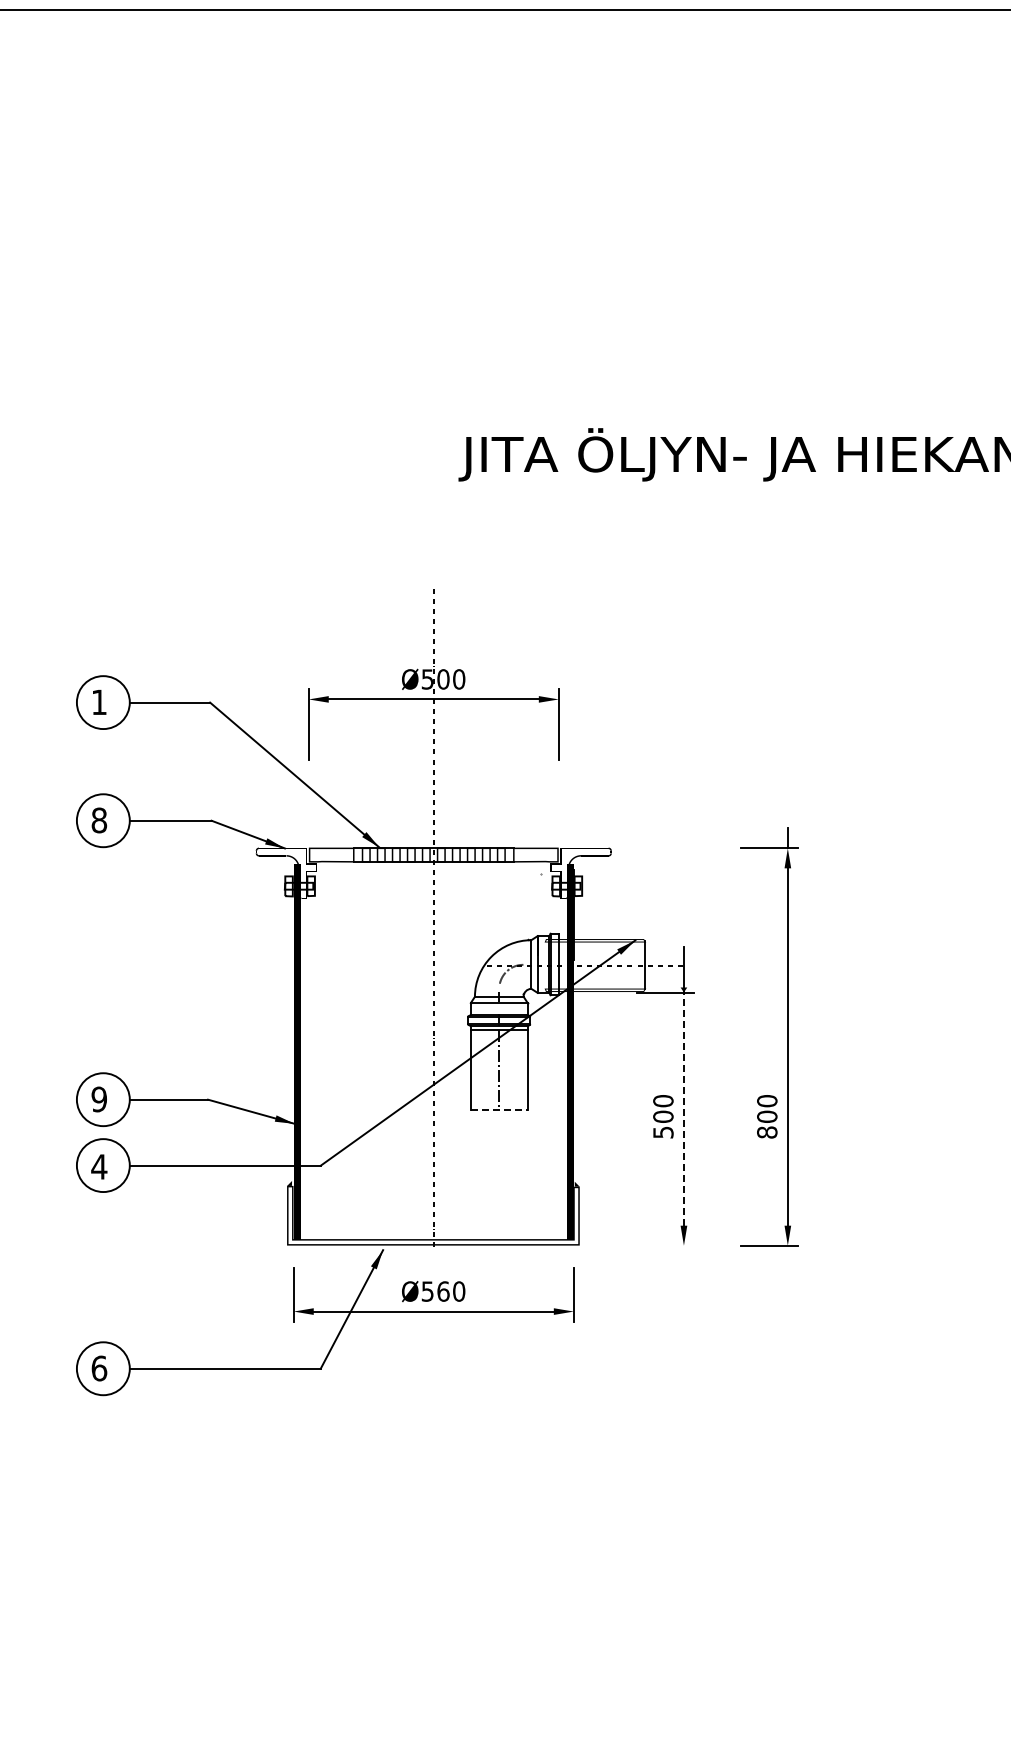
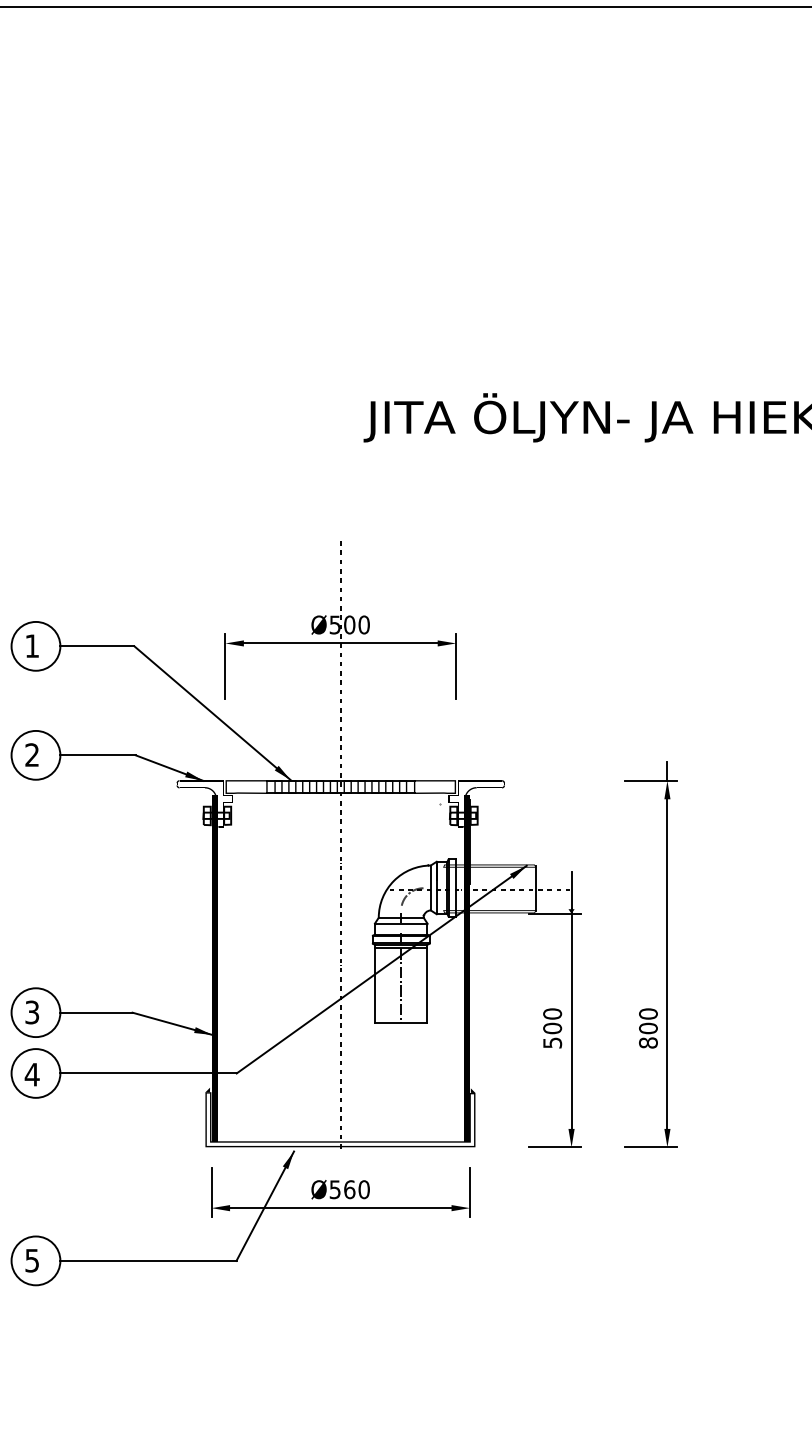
text: (99, 820) -> (32, 755), 8 -> 2
text: (98, 1099) -> (31, 1012), 9 -> 3
line: (683, 1106) -> (571, 1018), dashed -> solid
line: (499, 1110) -> (401, 1022), dashed -> solid
line: (665, 1245) -> (554, 1147), added
text: (99, 1368) -> (32, 1260), 6 -> 5

